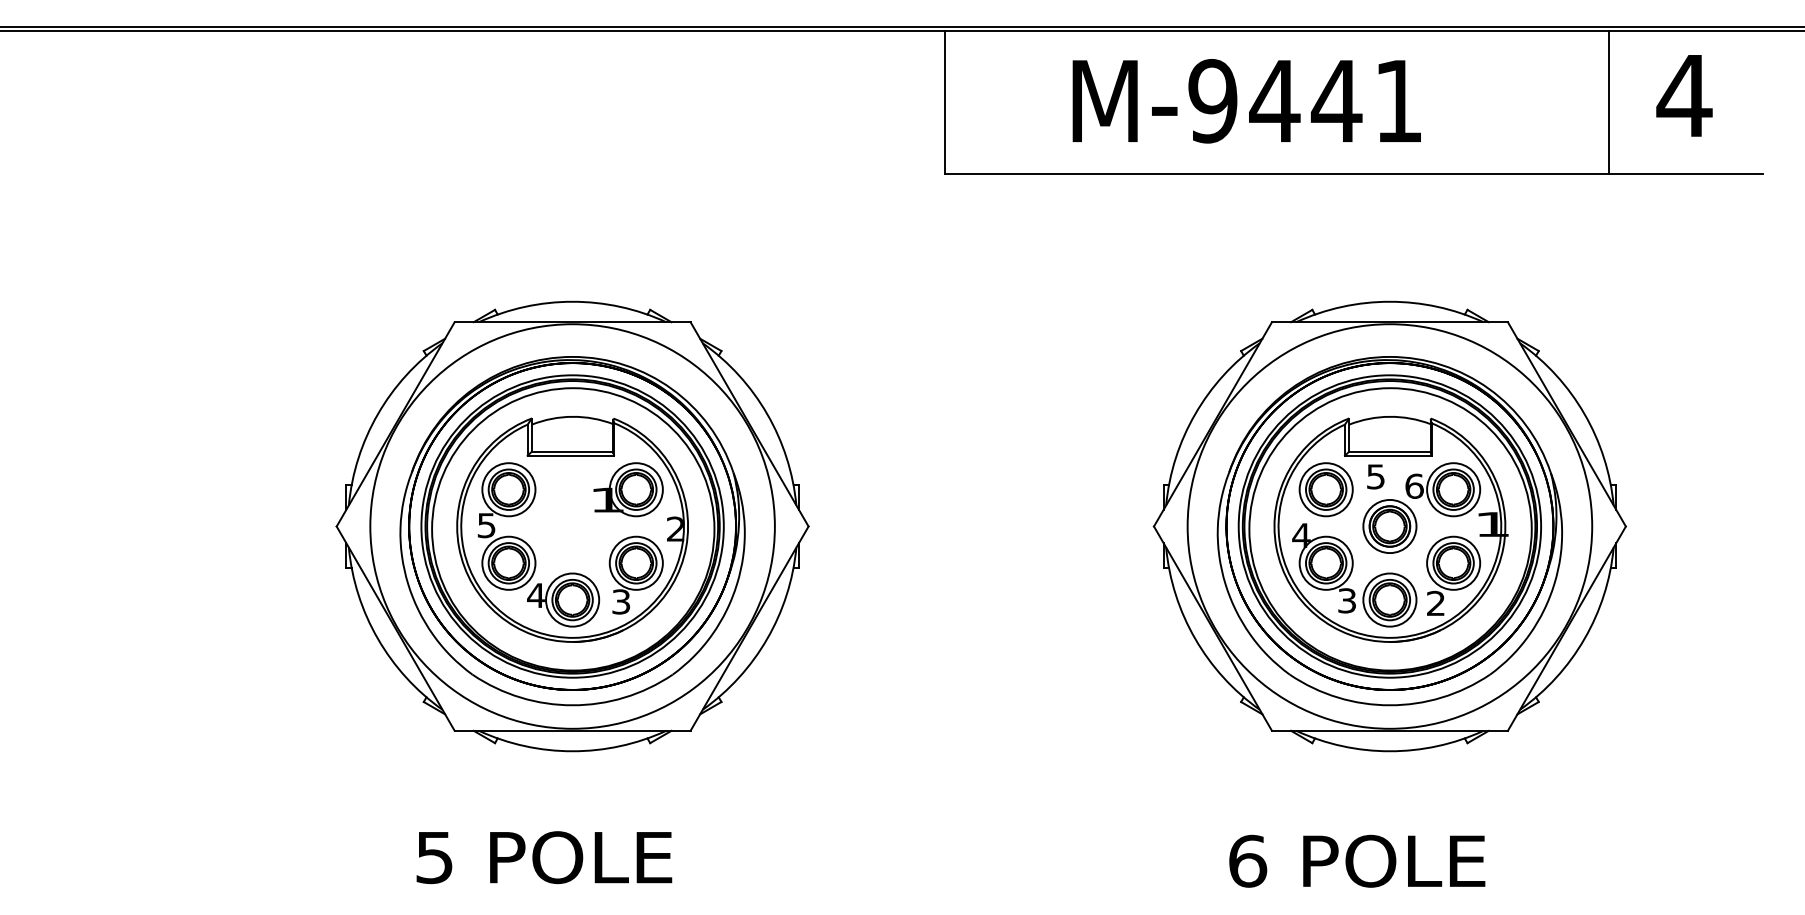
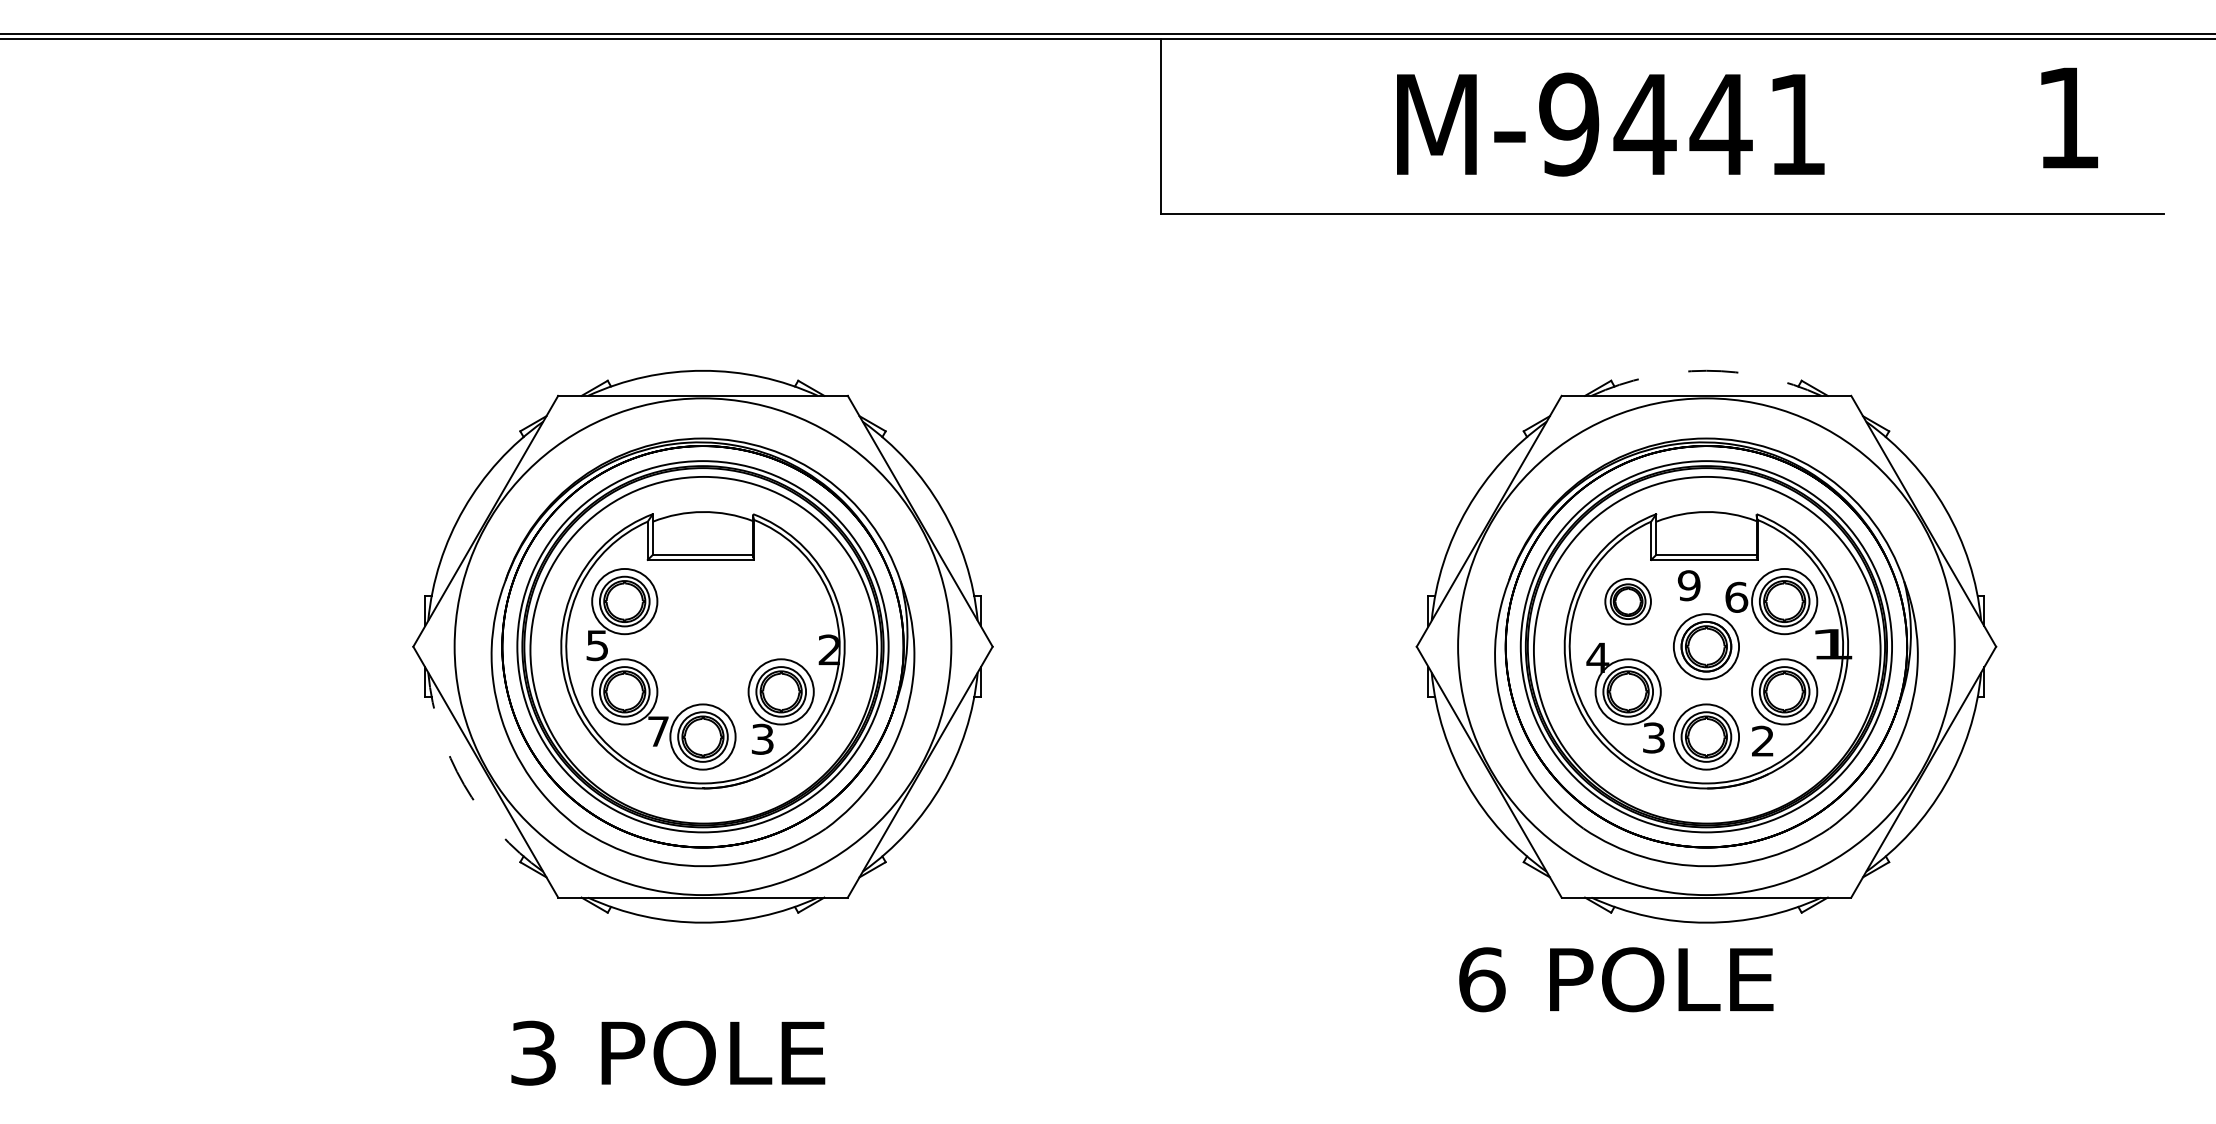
text: (1684, 95) -> (2067, 117), 4 -> 1
text: (1246, 101) -> (1610, 124), moved
line: (1609, 102) -> (1975, 126), removed
arc: (1389, 301) -> (1706, 370), solid -> dashed
text: (1375, 476) -> (1688, 585), 5 -> 9
part: (628, 489) -> (771, 601), removed
part: (1325, 489) -> (1627, 601), size x0.7
text: (536, 595) -> (658, 731), 4 -> 7
arc: (378, 638) -> (464, 784), solid -> dashed
text: (434, 857) -> (533, 1052), 5 -> 3
text: (1357, 861) -> (1616, 979), moved

